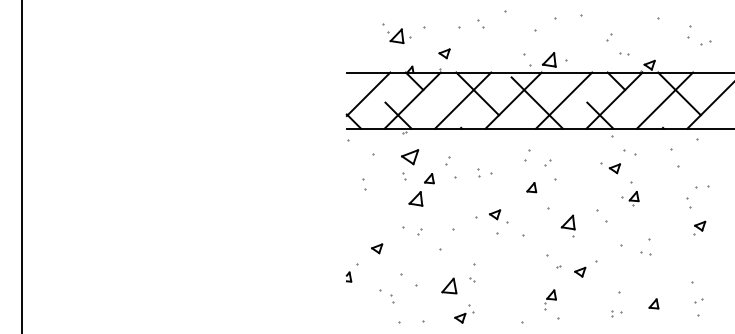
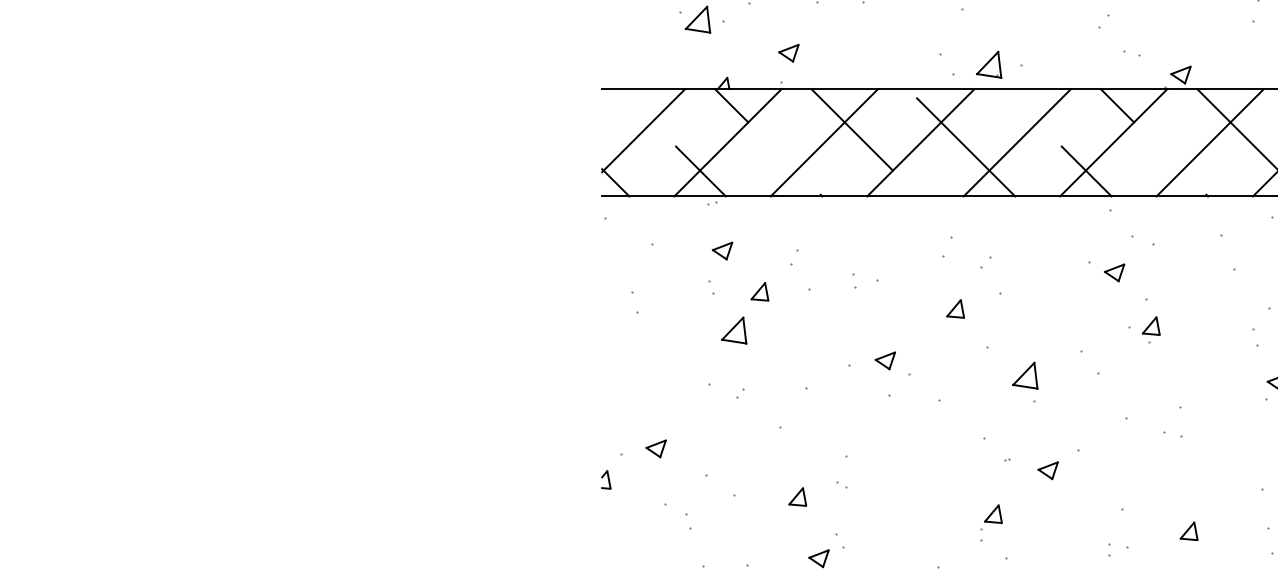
part: (409, 157) -> (721, 251), size x0.62
part: (377, 248) -> (656, 448), moved
part: (448, 285) -> (796, 496), size x0.62

